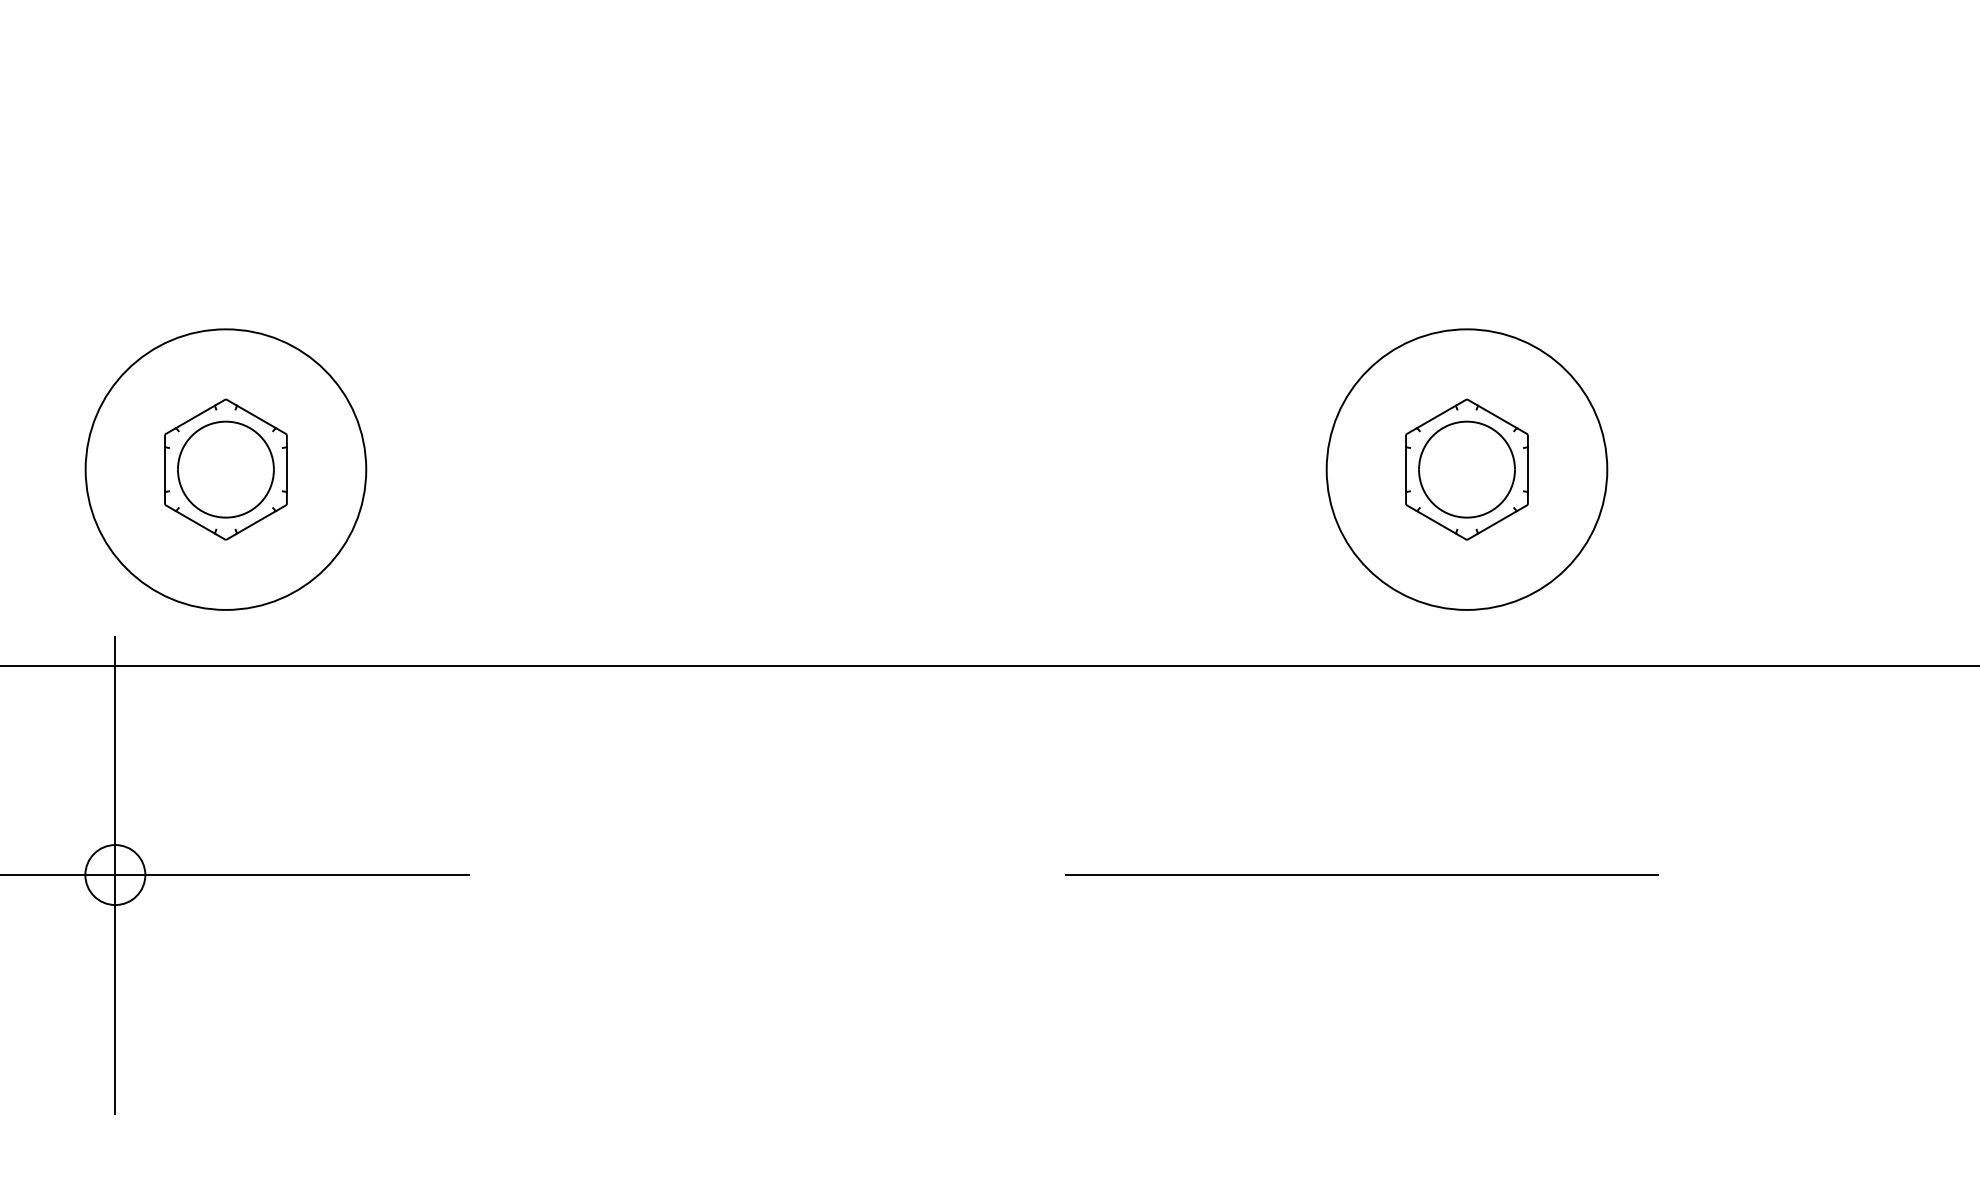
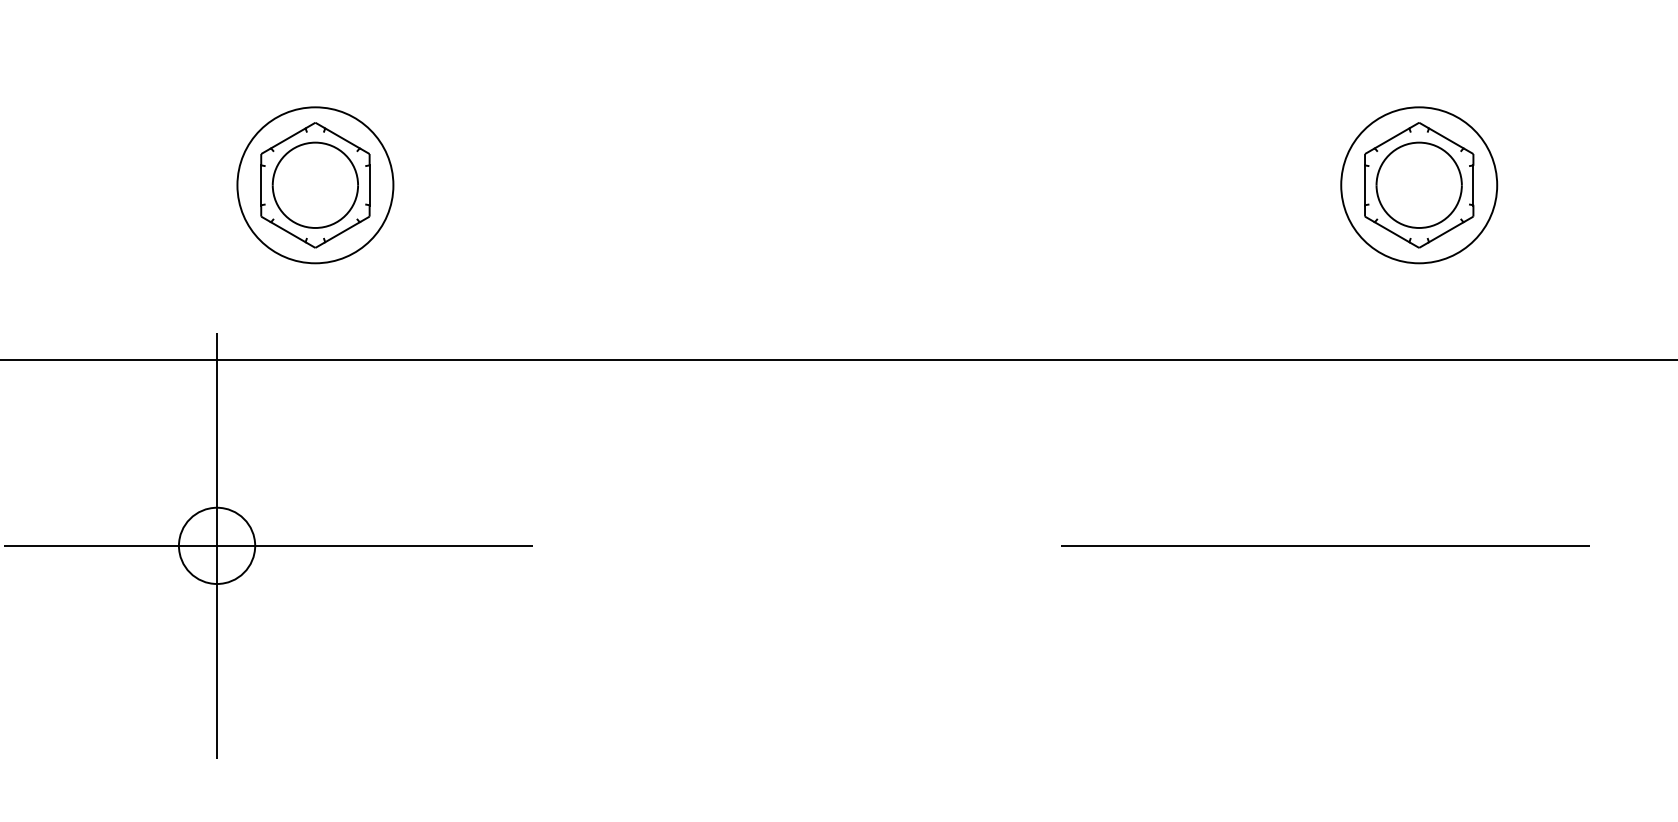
circle: (225, 469) -> (315, 185), size x0.62
circle: (1466, 469) -> (1418, 185), size x0.62
circle: (115, 874) -> (217, 545), size x1.43

